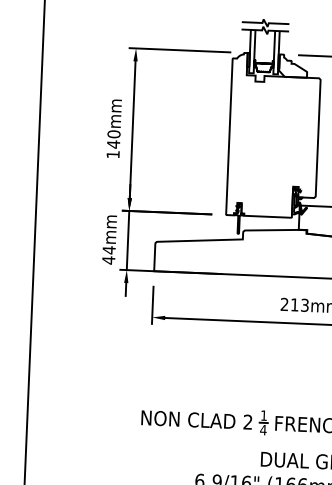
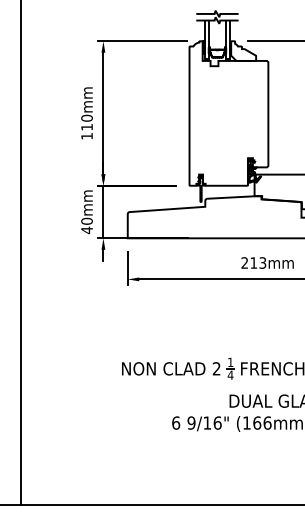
text: (112, 144) -> (86, 127), 140mm -> 110mm
text: (108, 250) -> (86, 221), 44mm -> 40mm

